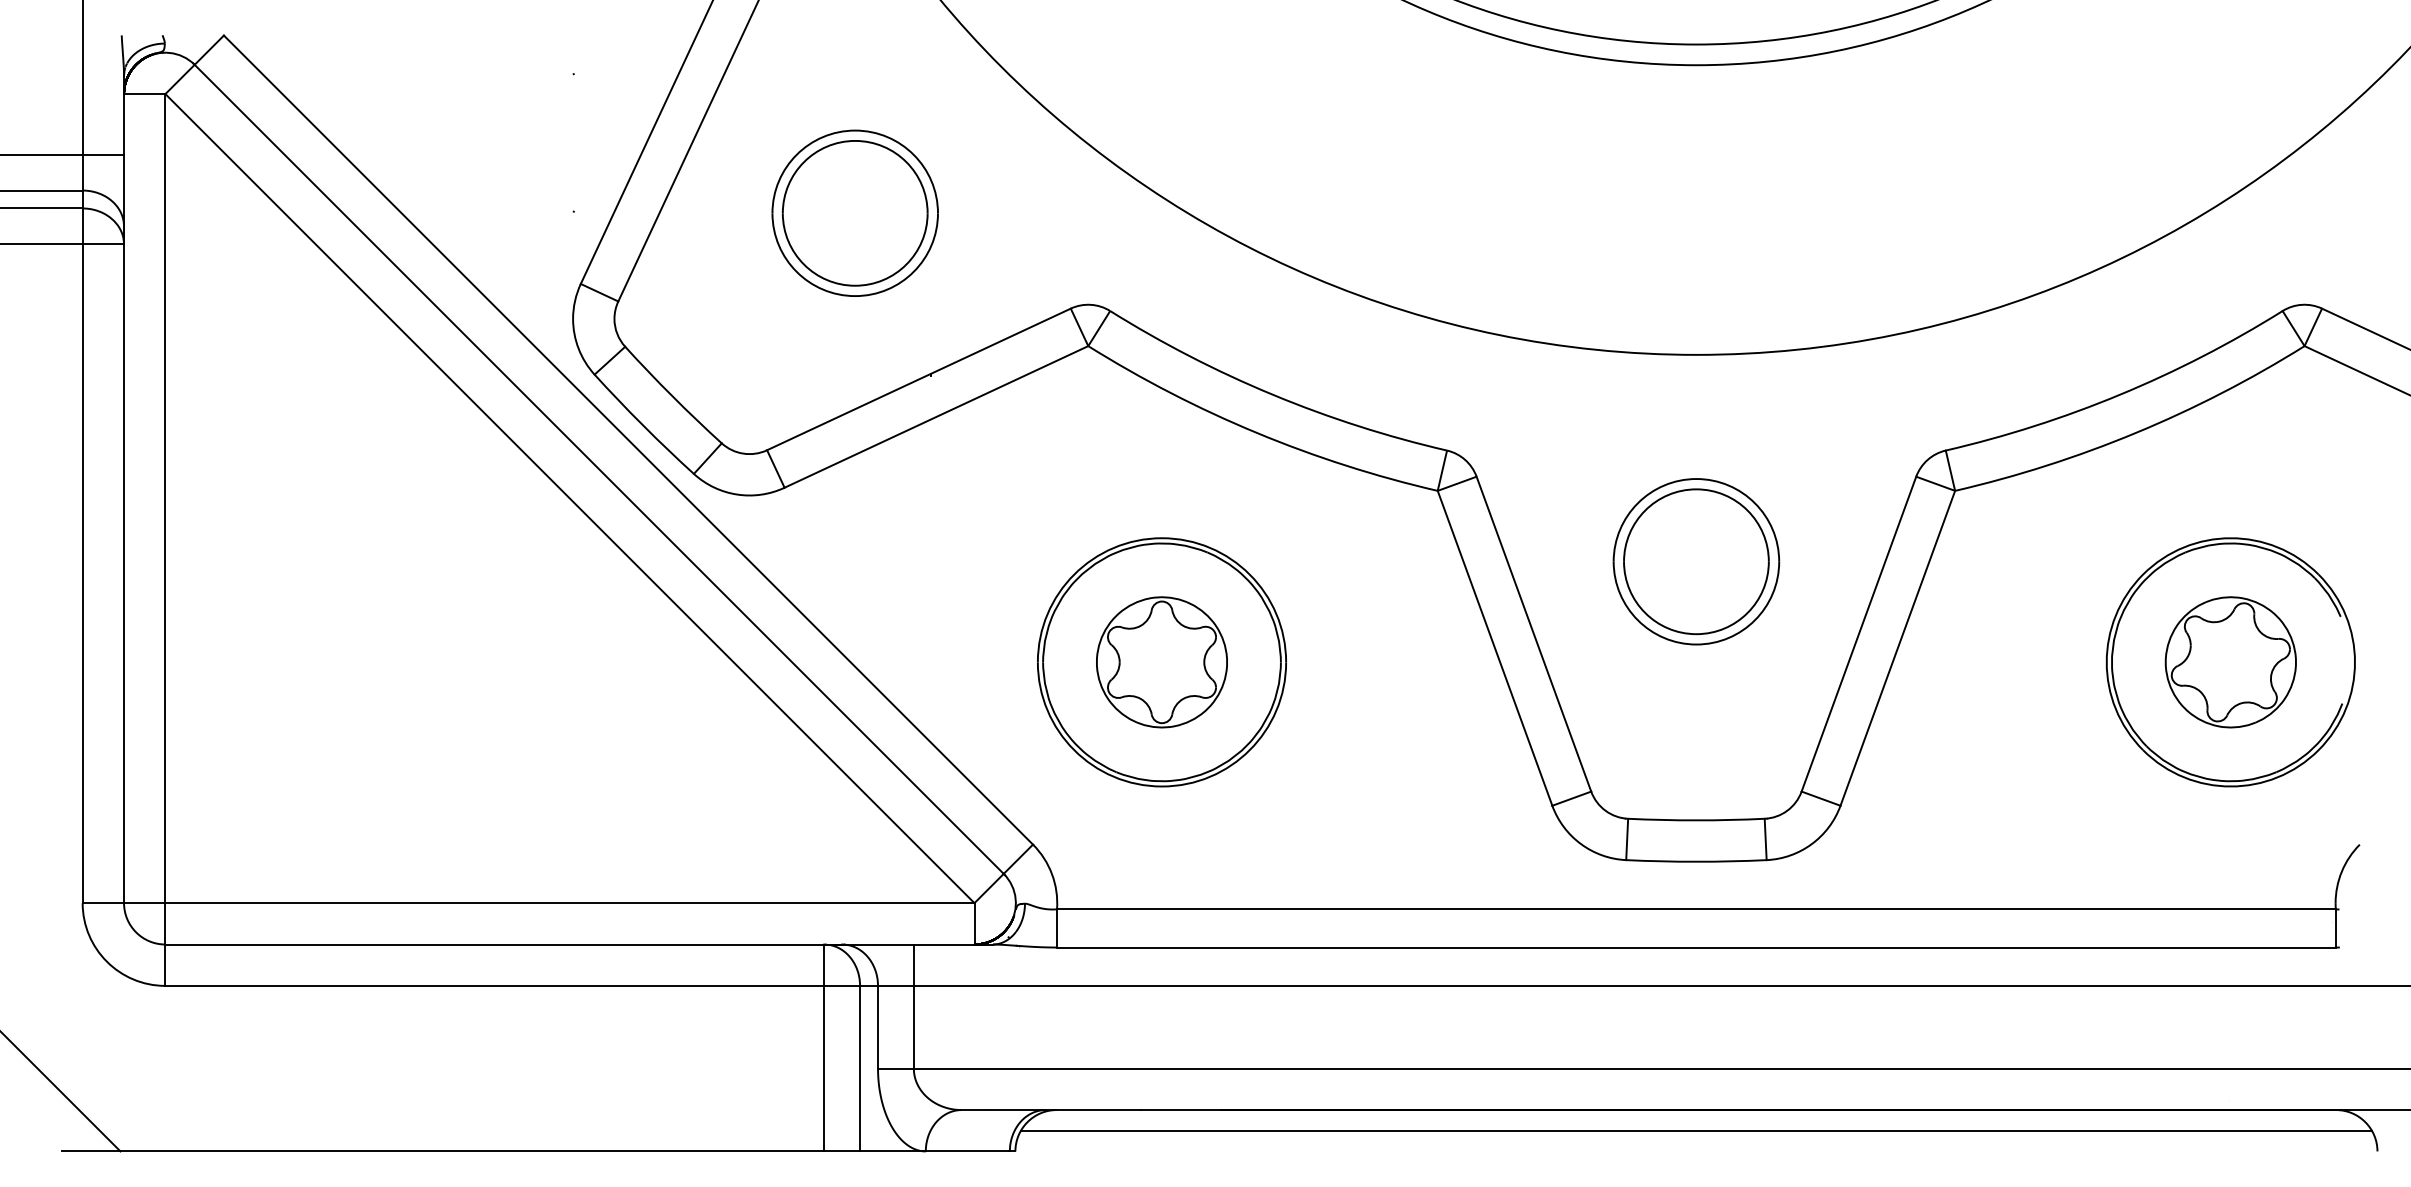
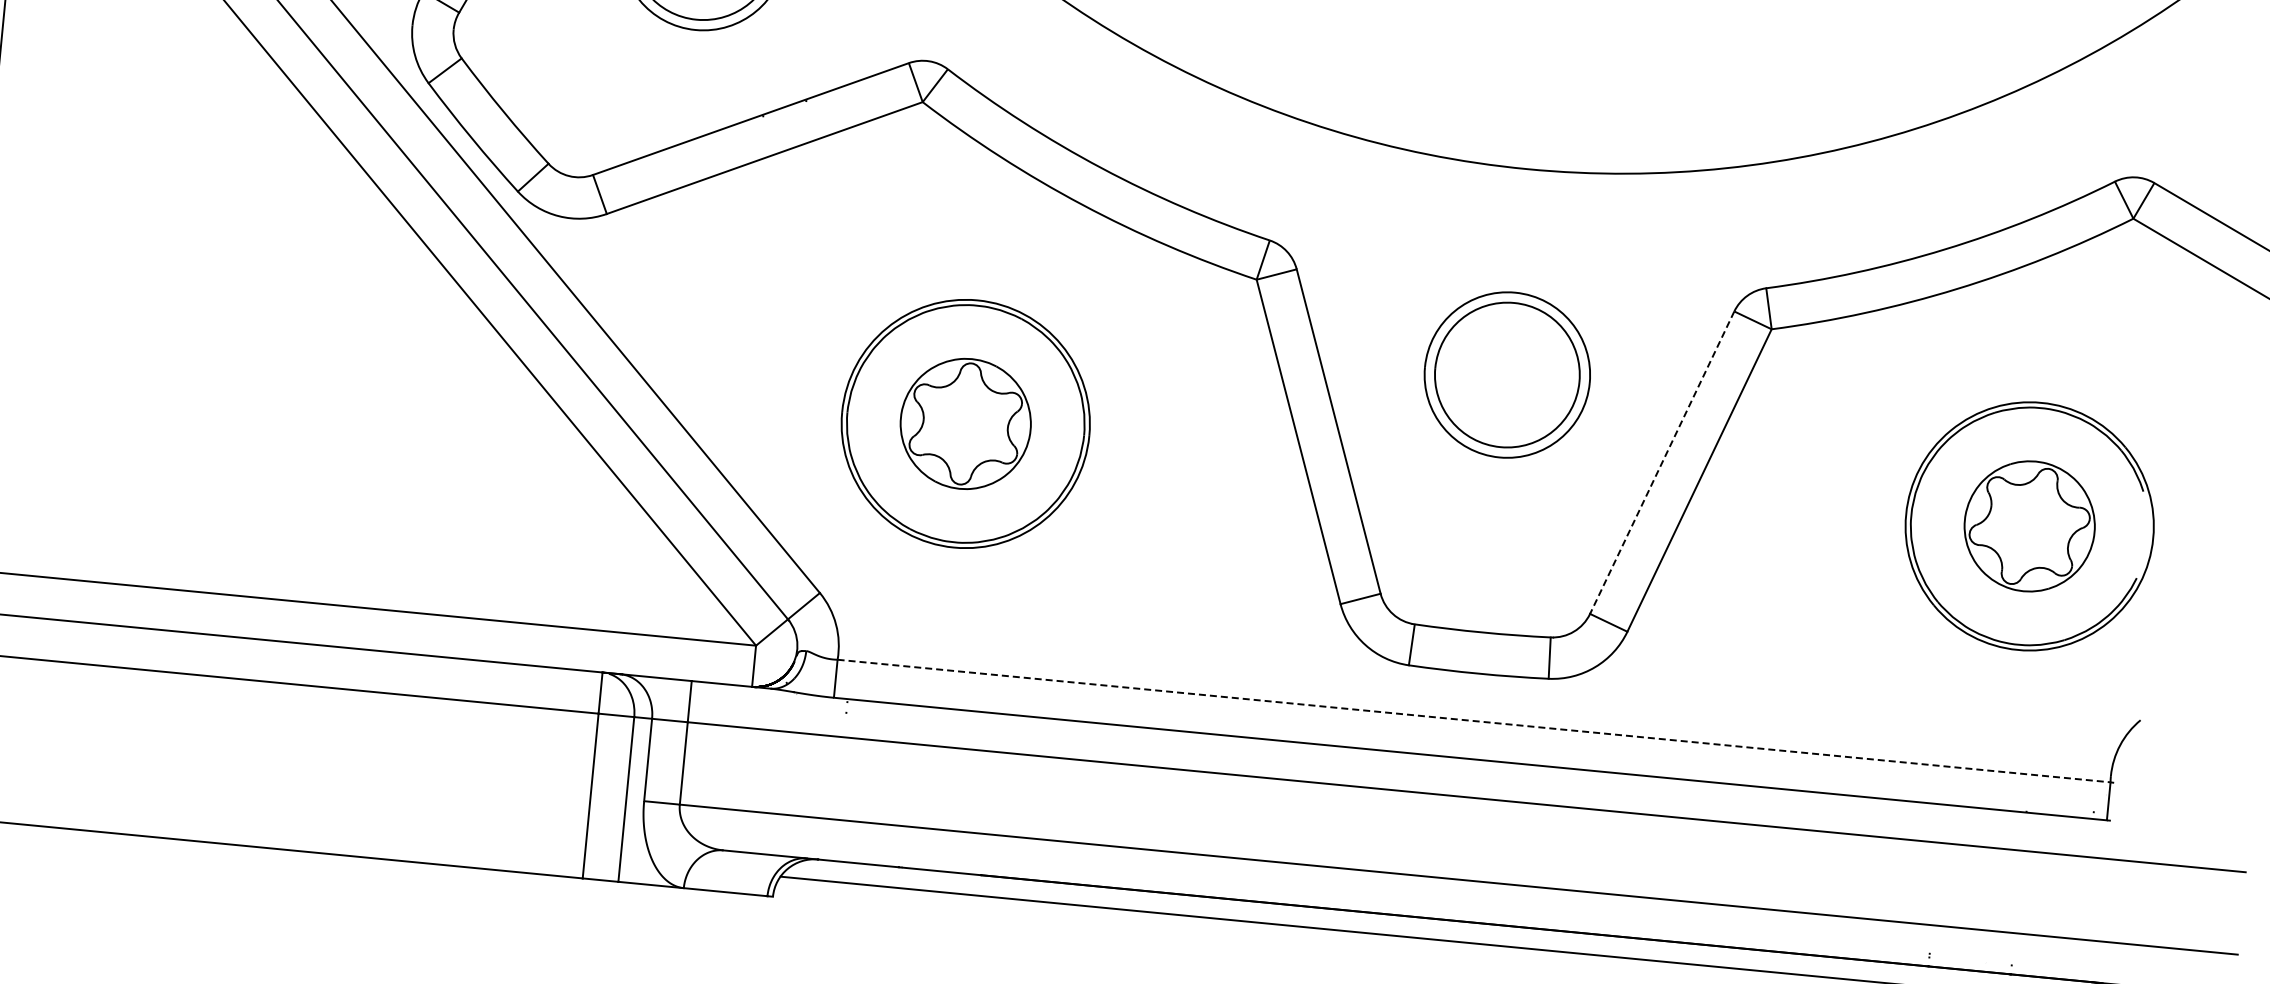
line: (1858, 634) -> (1661, 463), solid -> dashed
line: (1696, 909) -> (1474, 721), solid -> dashed

